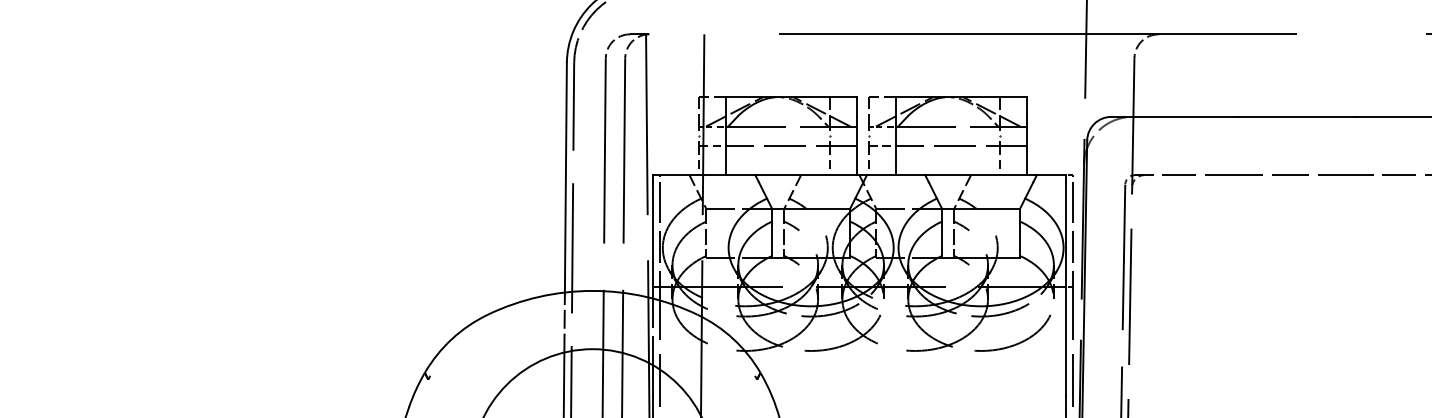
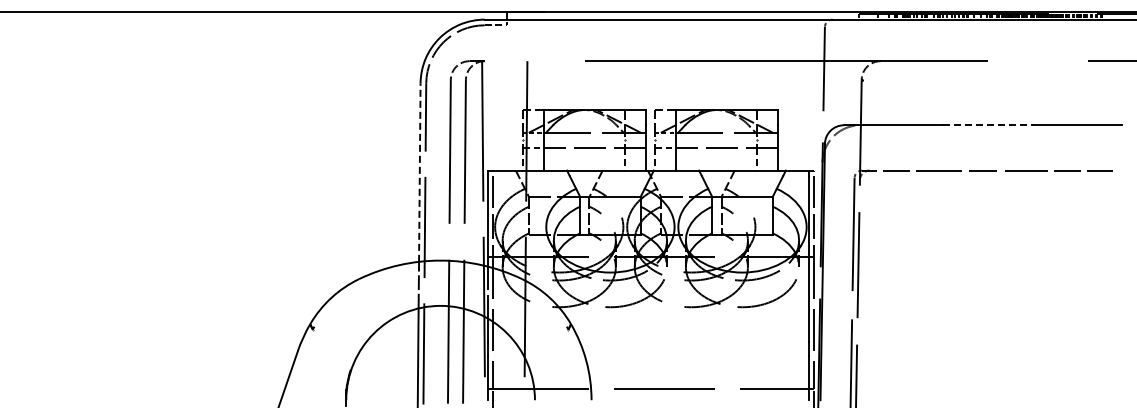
line: (1297, 117) -> (988, 125), solid -> dashed
line: (565, 177) -> (419, 172), solid -> dashed

